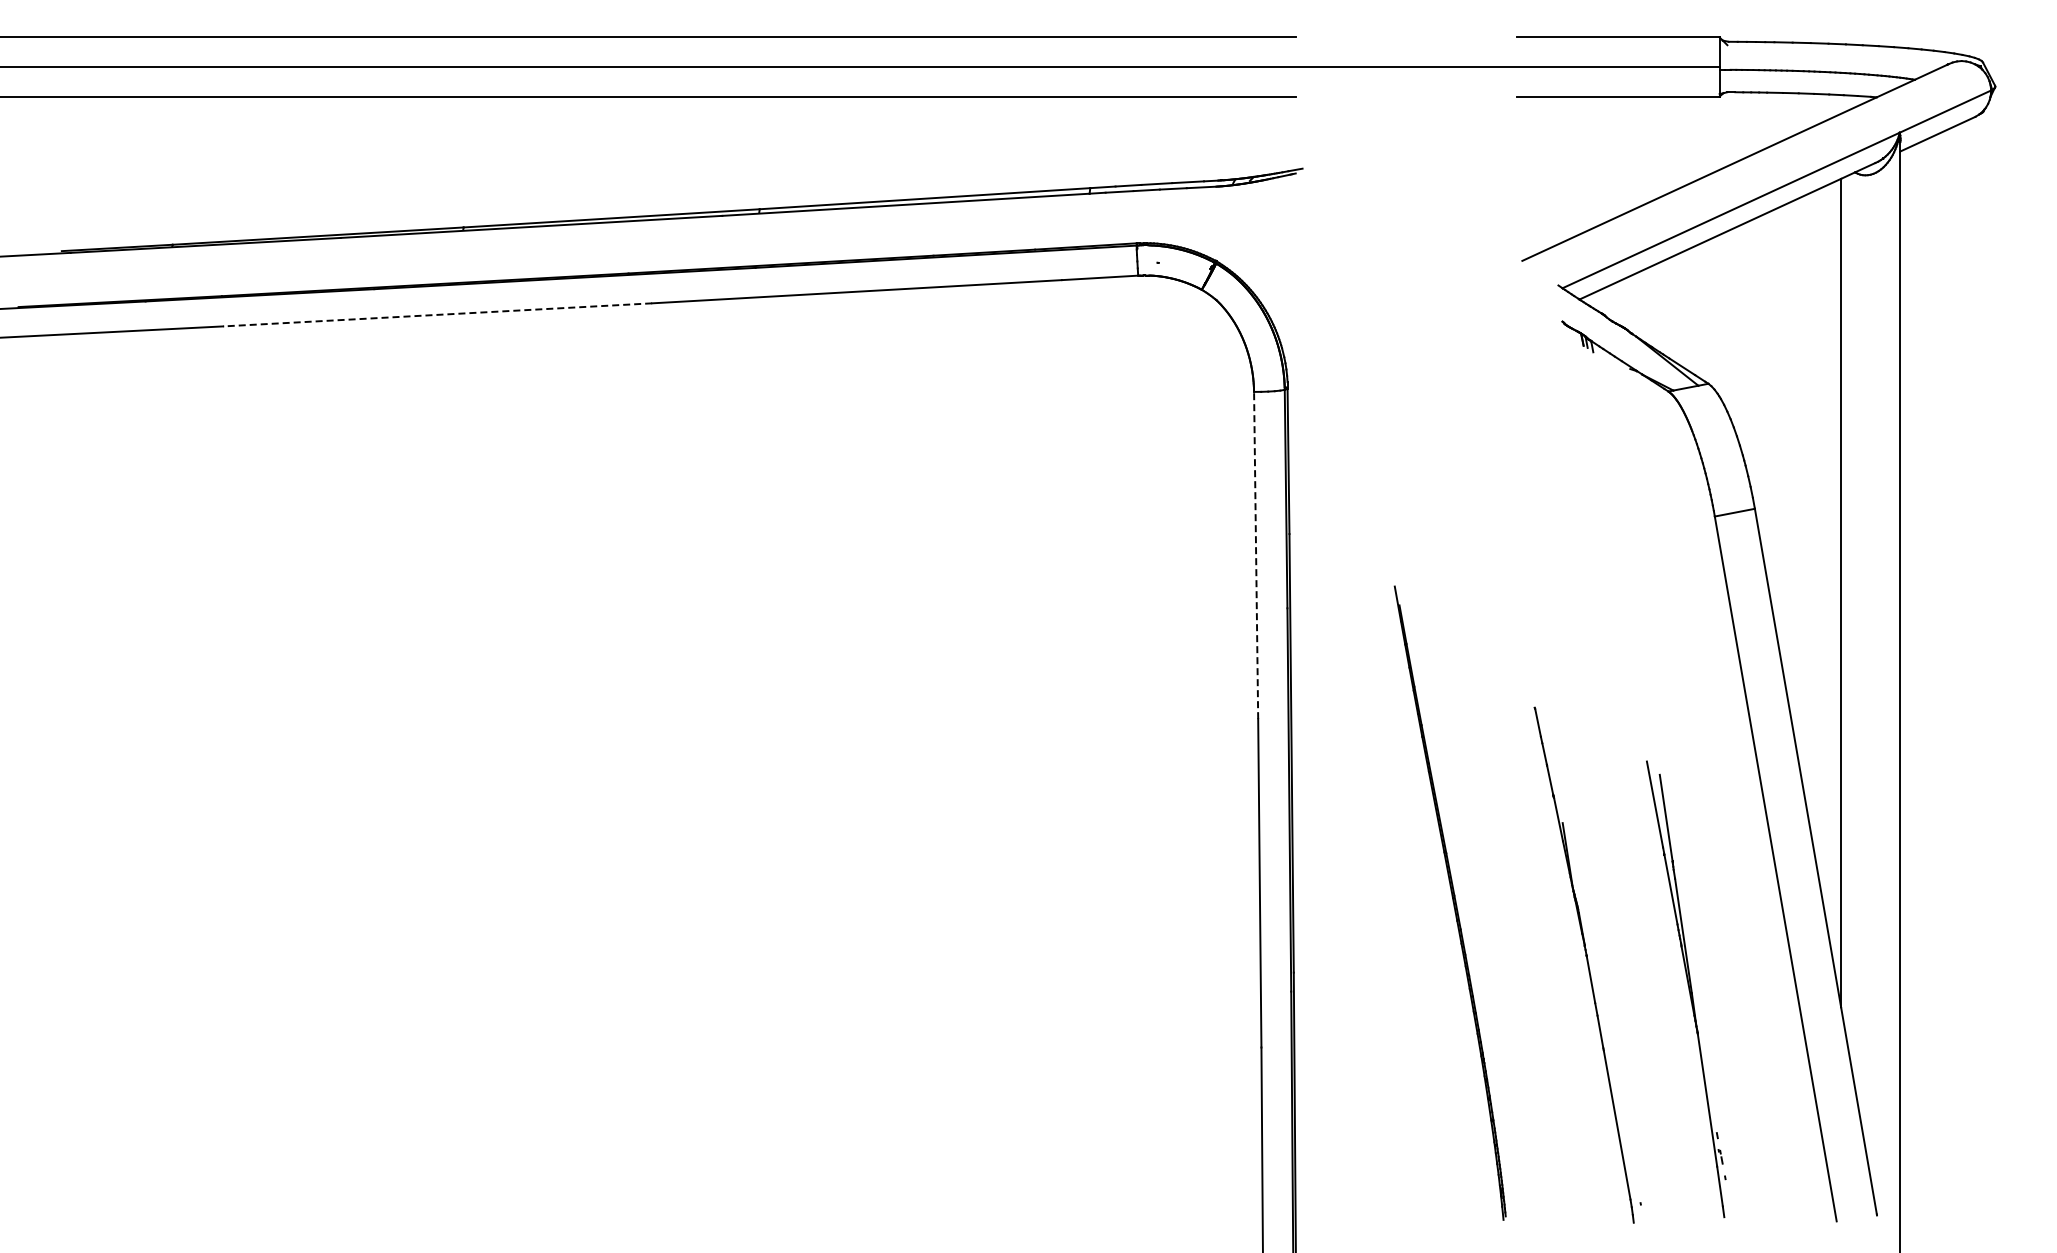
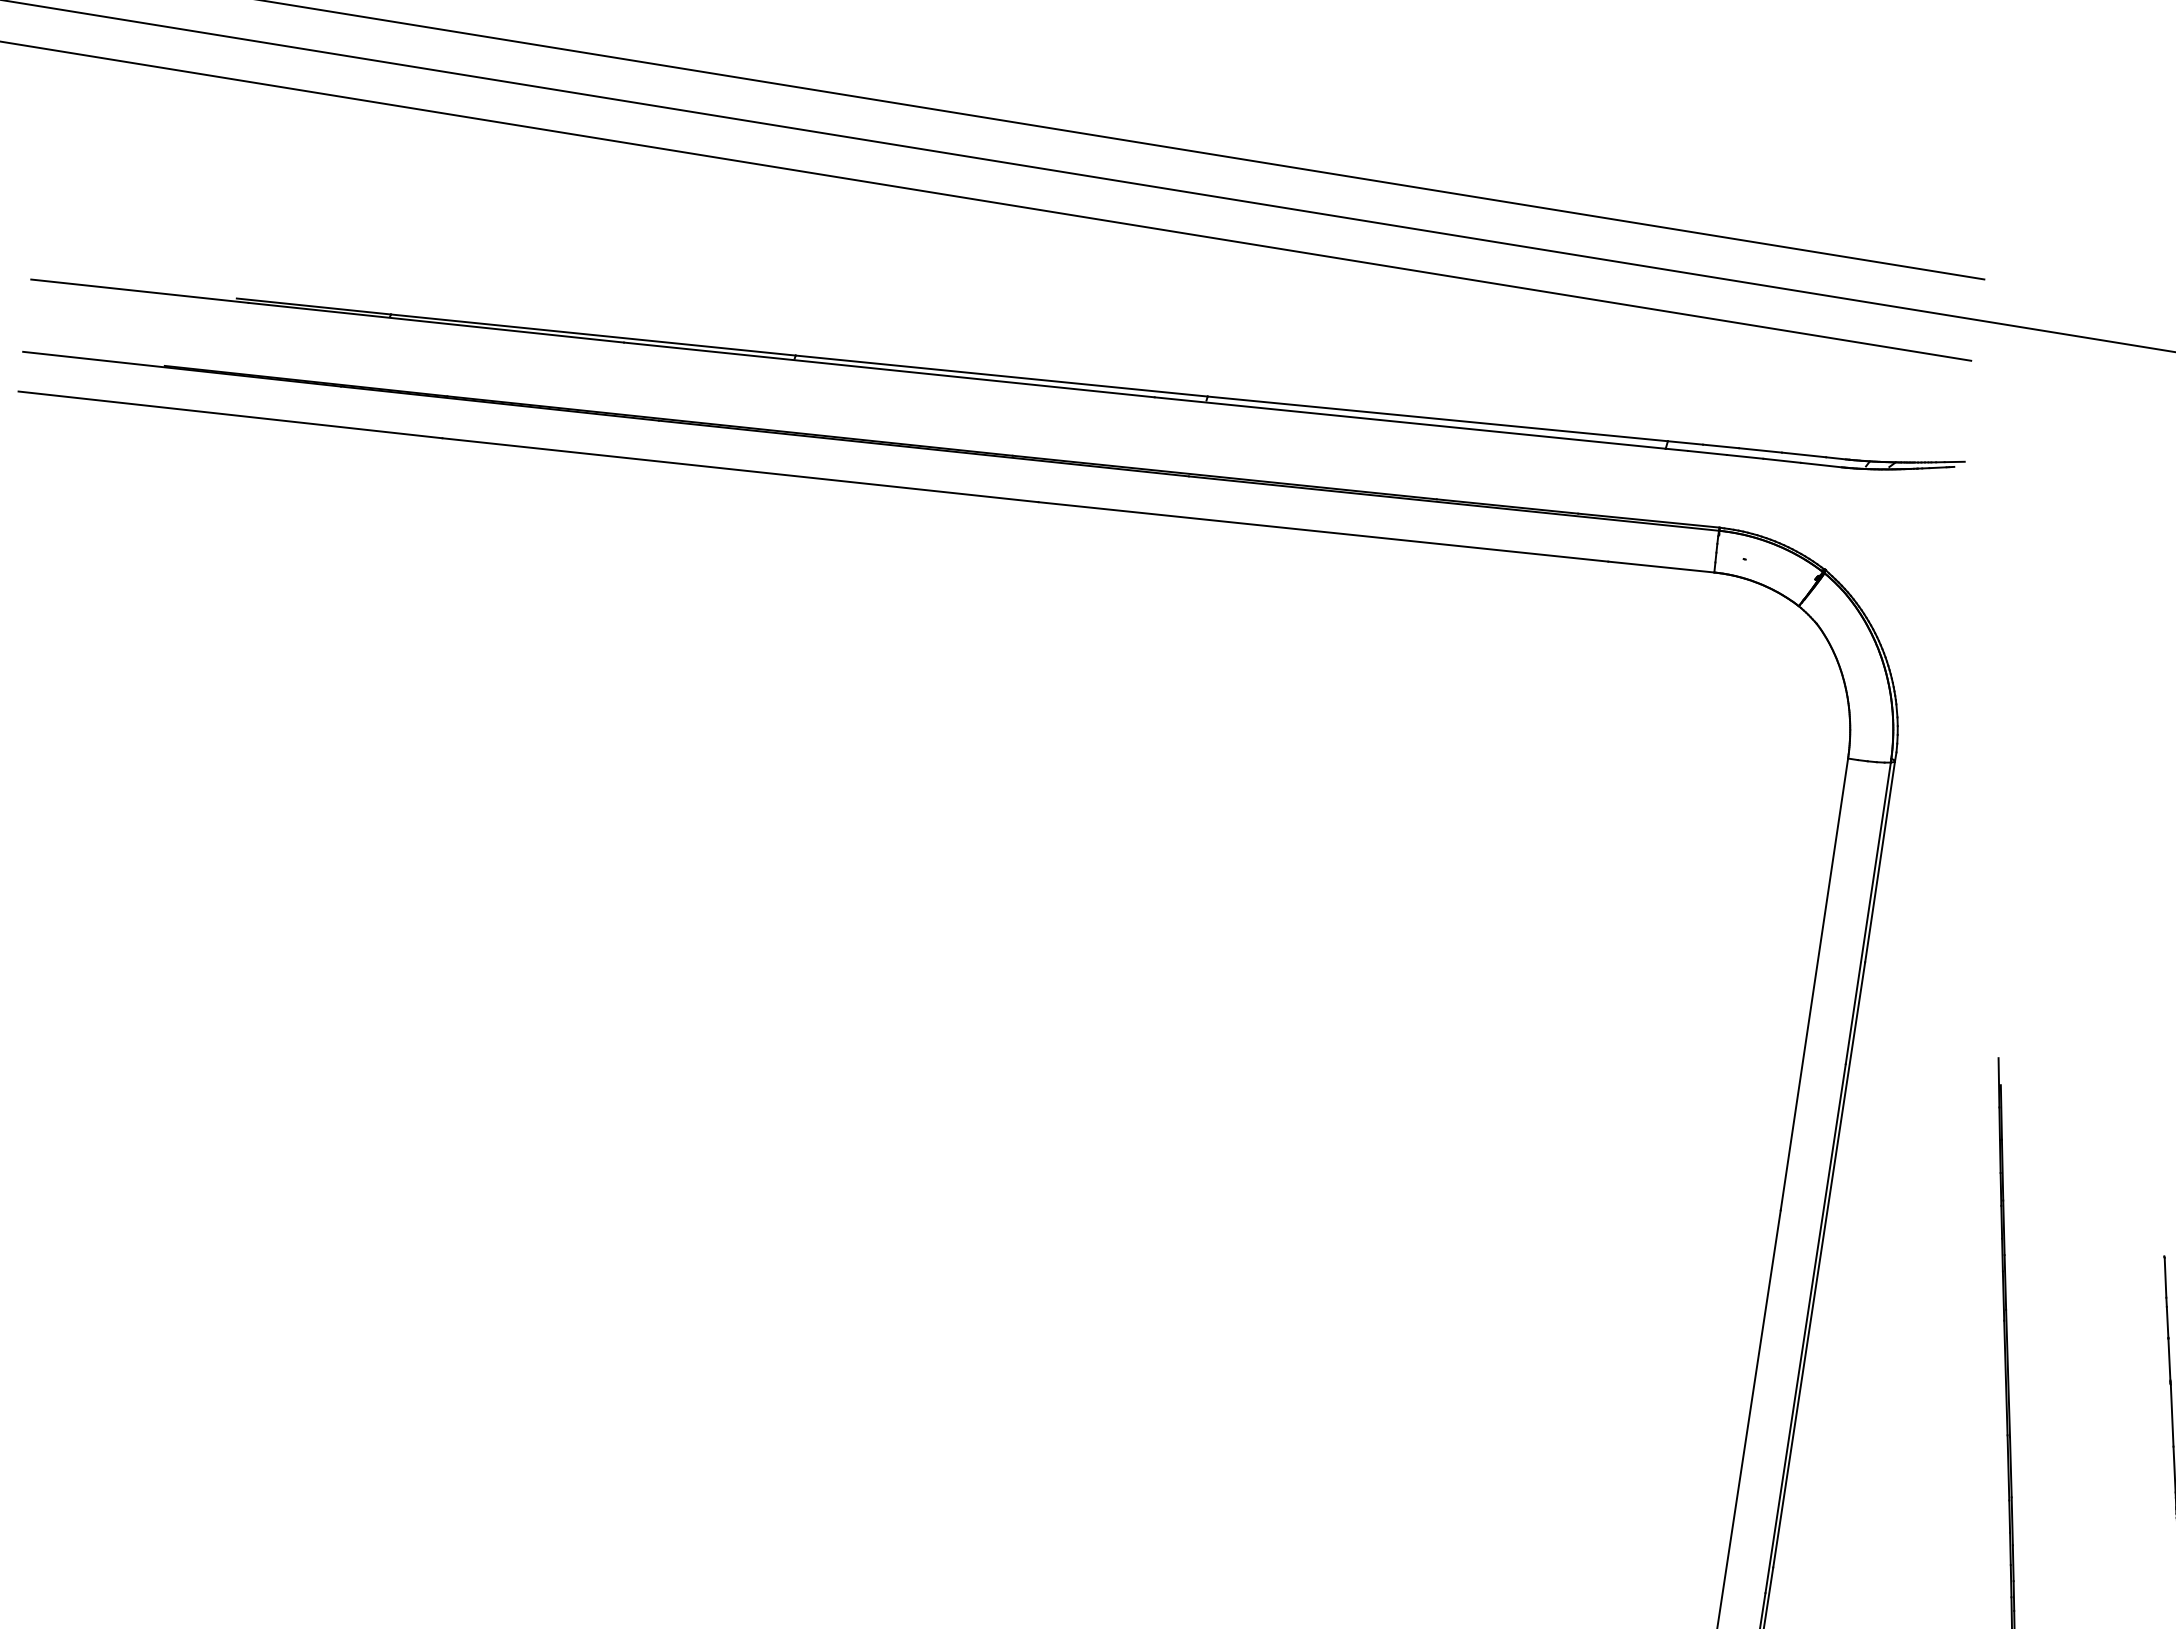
line: (437, 314) -> (740, 469), dashed -> solid
line: (1256, 555) -> (1814, 984), dashed -> solid

